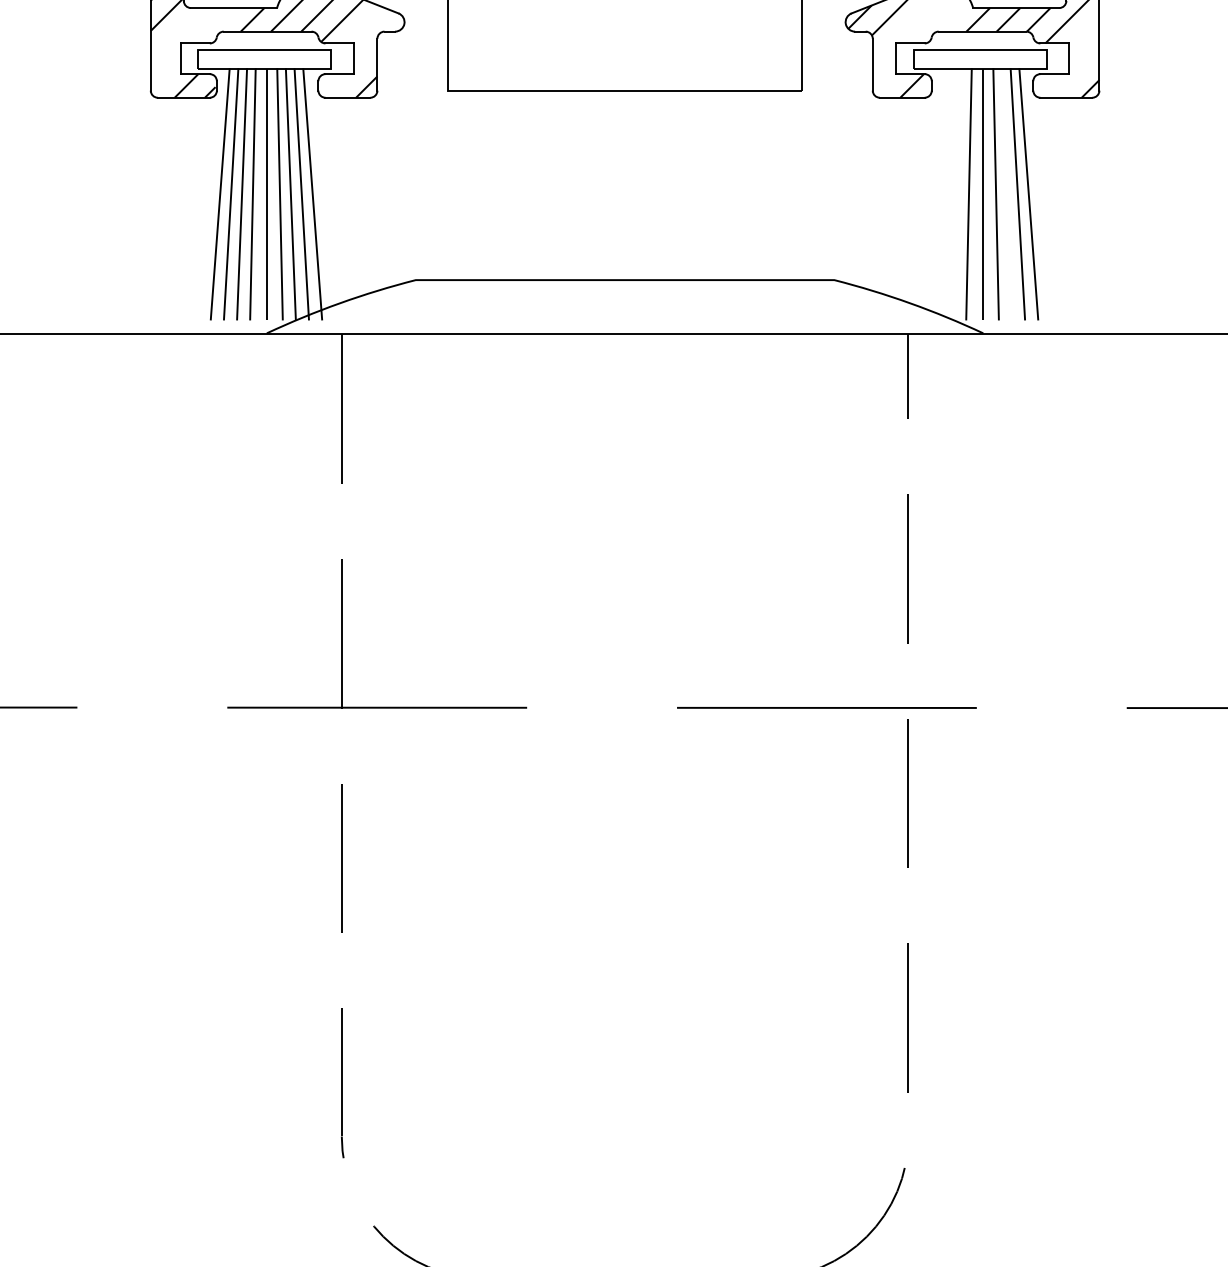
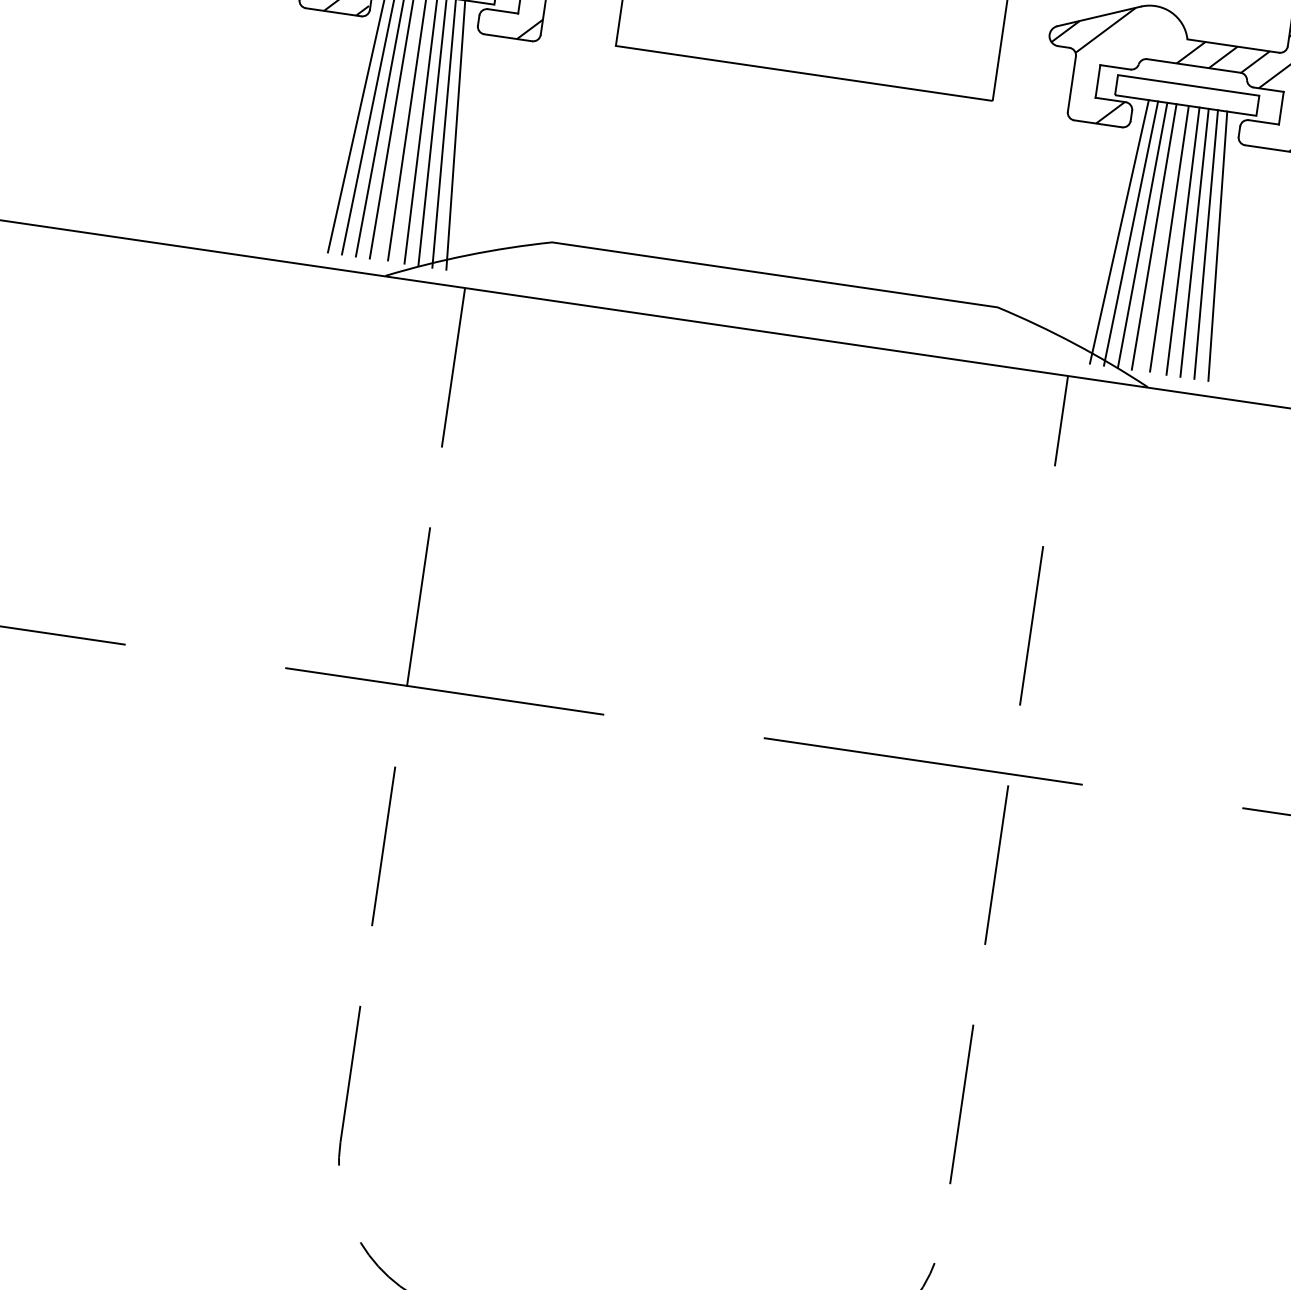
line: (935, 194) -> (1118, 231), added
line: (947, 194) -> (1131, 233), added
line: (958, 194) -> (1142, 235), added
line: (1006, 194) -> (1194, 242), added

